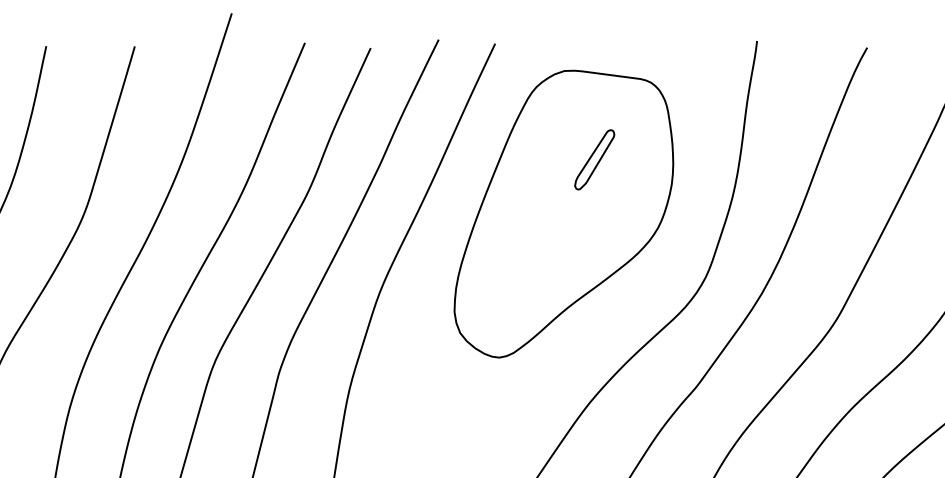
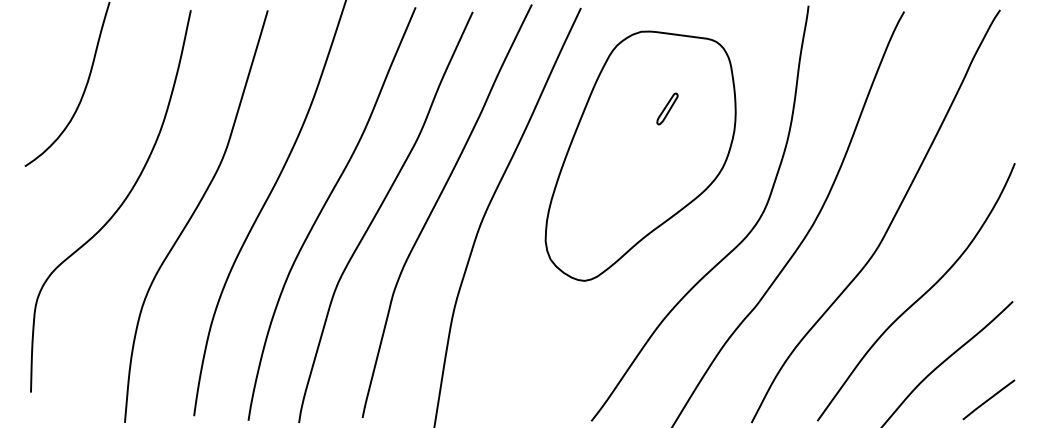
part: (594, 159) -> (667, 108), size x0.6

